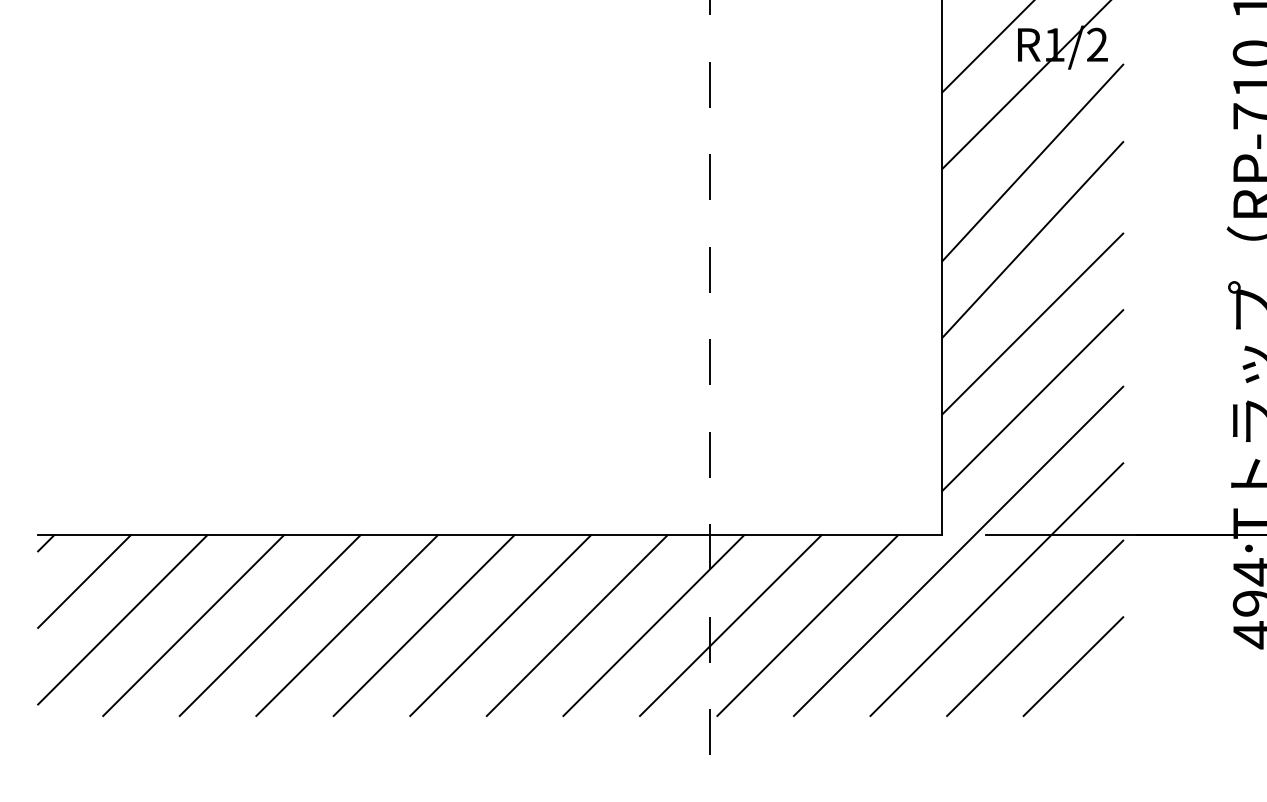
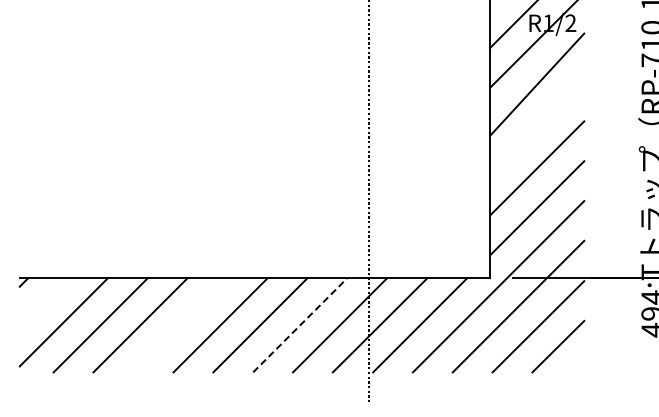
line: (1033, 239) -> (537, 124), removed
line: (83, 581) -> (43, 302), removed
line: (347, 625) -> (180, 325), removed
line: (577, 625) -> (300, 325), solid -> dashed

